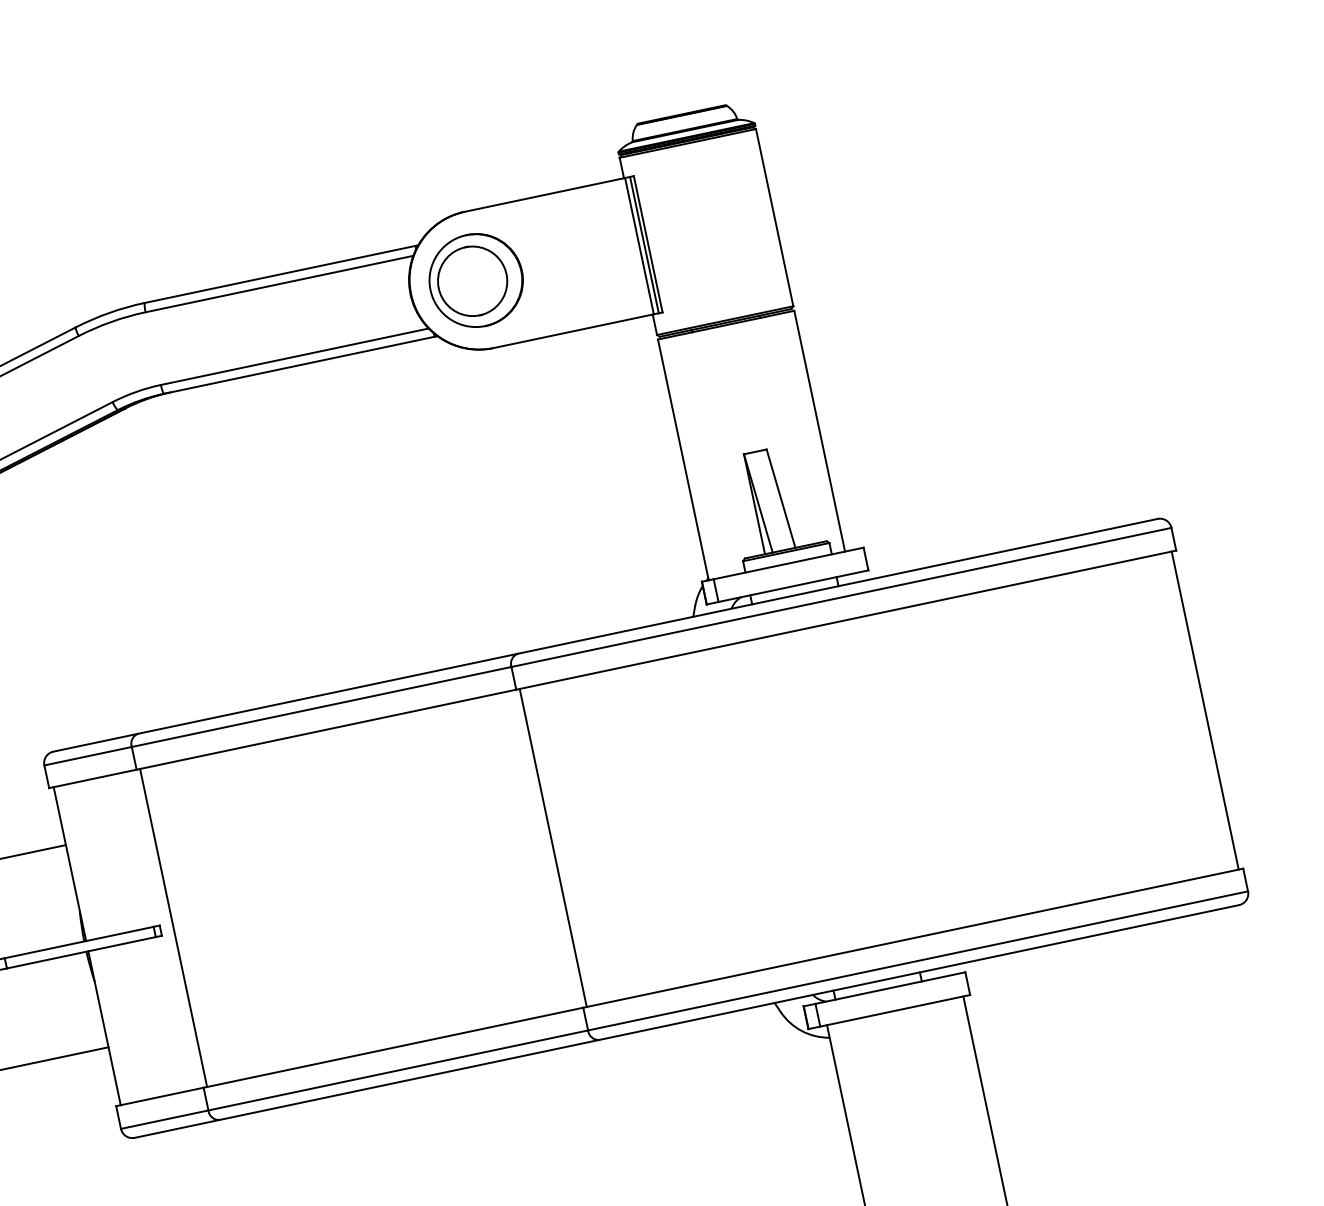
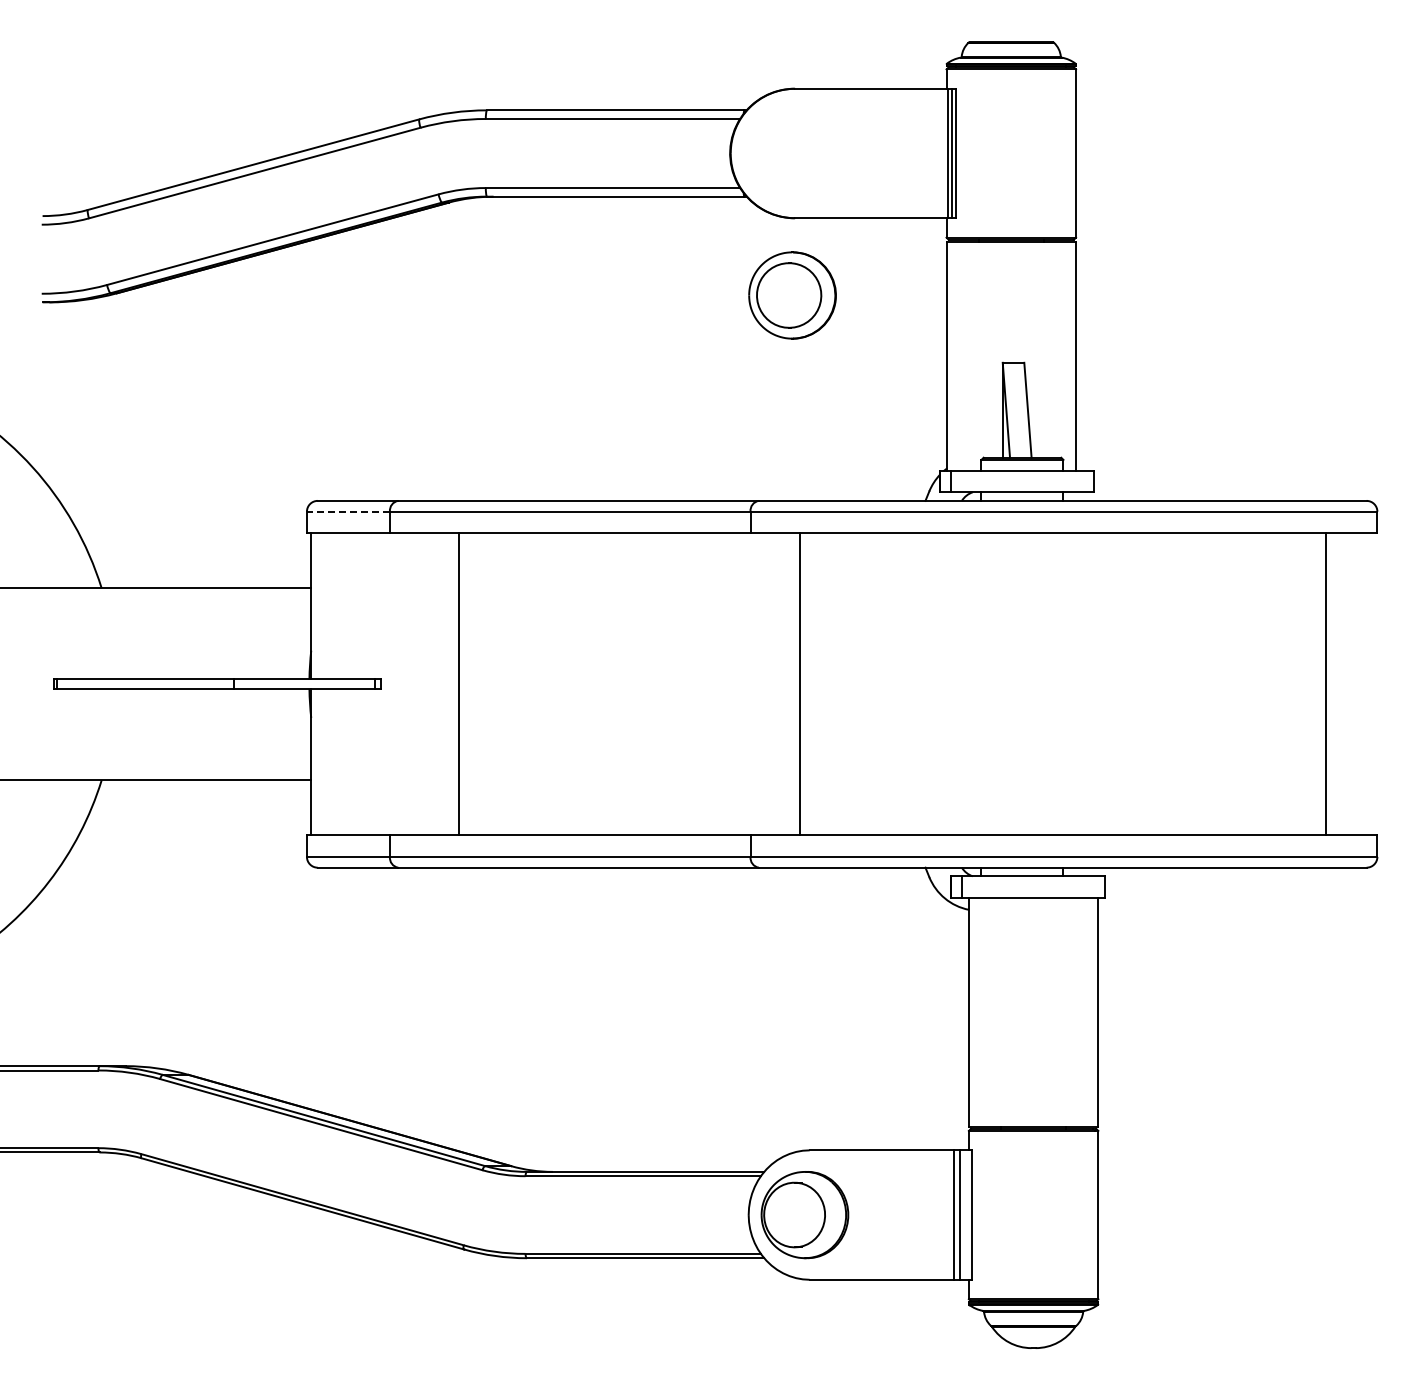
part: (476, 280) -> (792, 295), moved
line: (1205, 710) -> (1326, 684), moved
line: (88, 756) -> (348, 511), solid -> dashed
line: (552, 848) -> (799, 684), moved
line: (173, 928) -> (459, 684), moved

